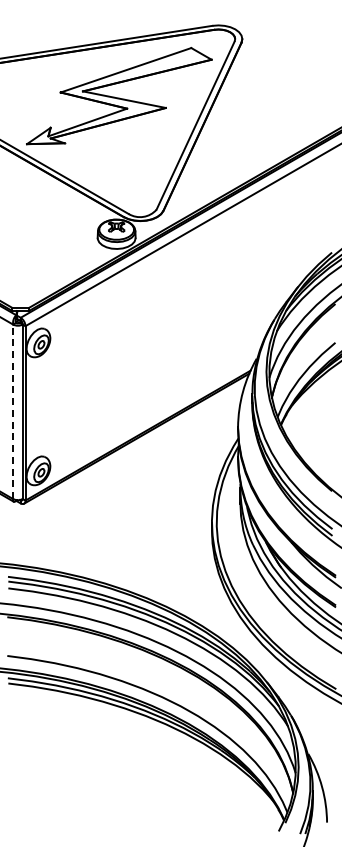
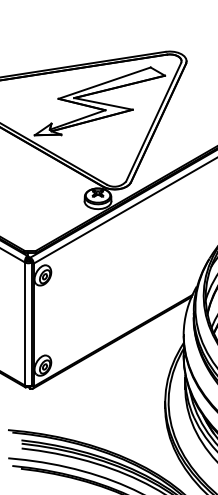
line: (13, 411) -> (25, 323), dashed -> solid

